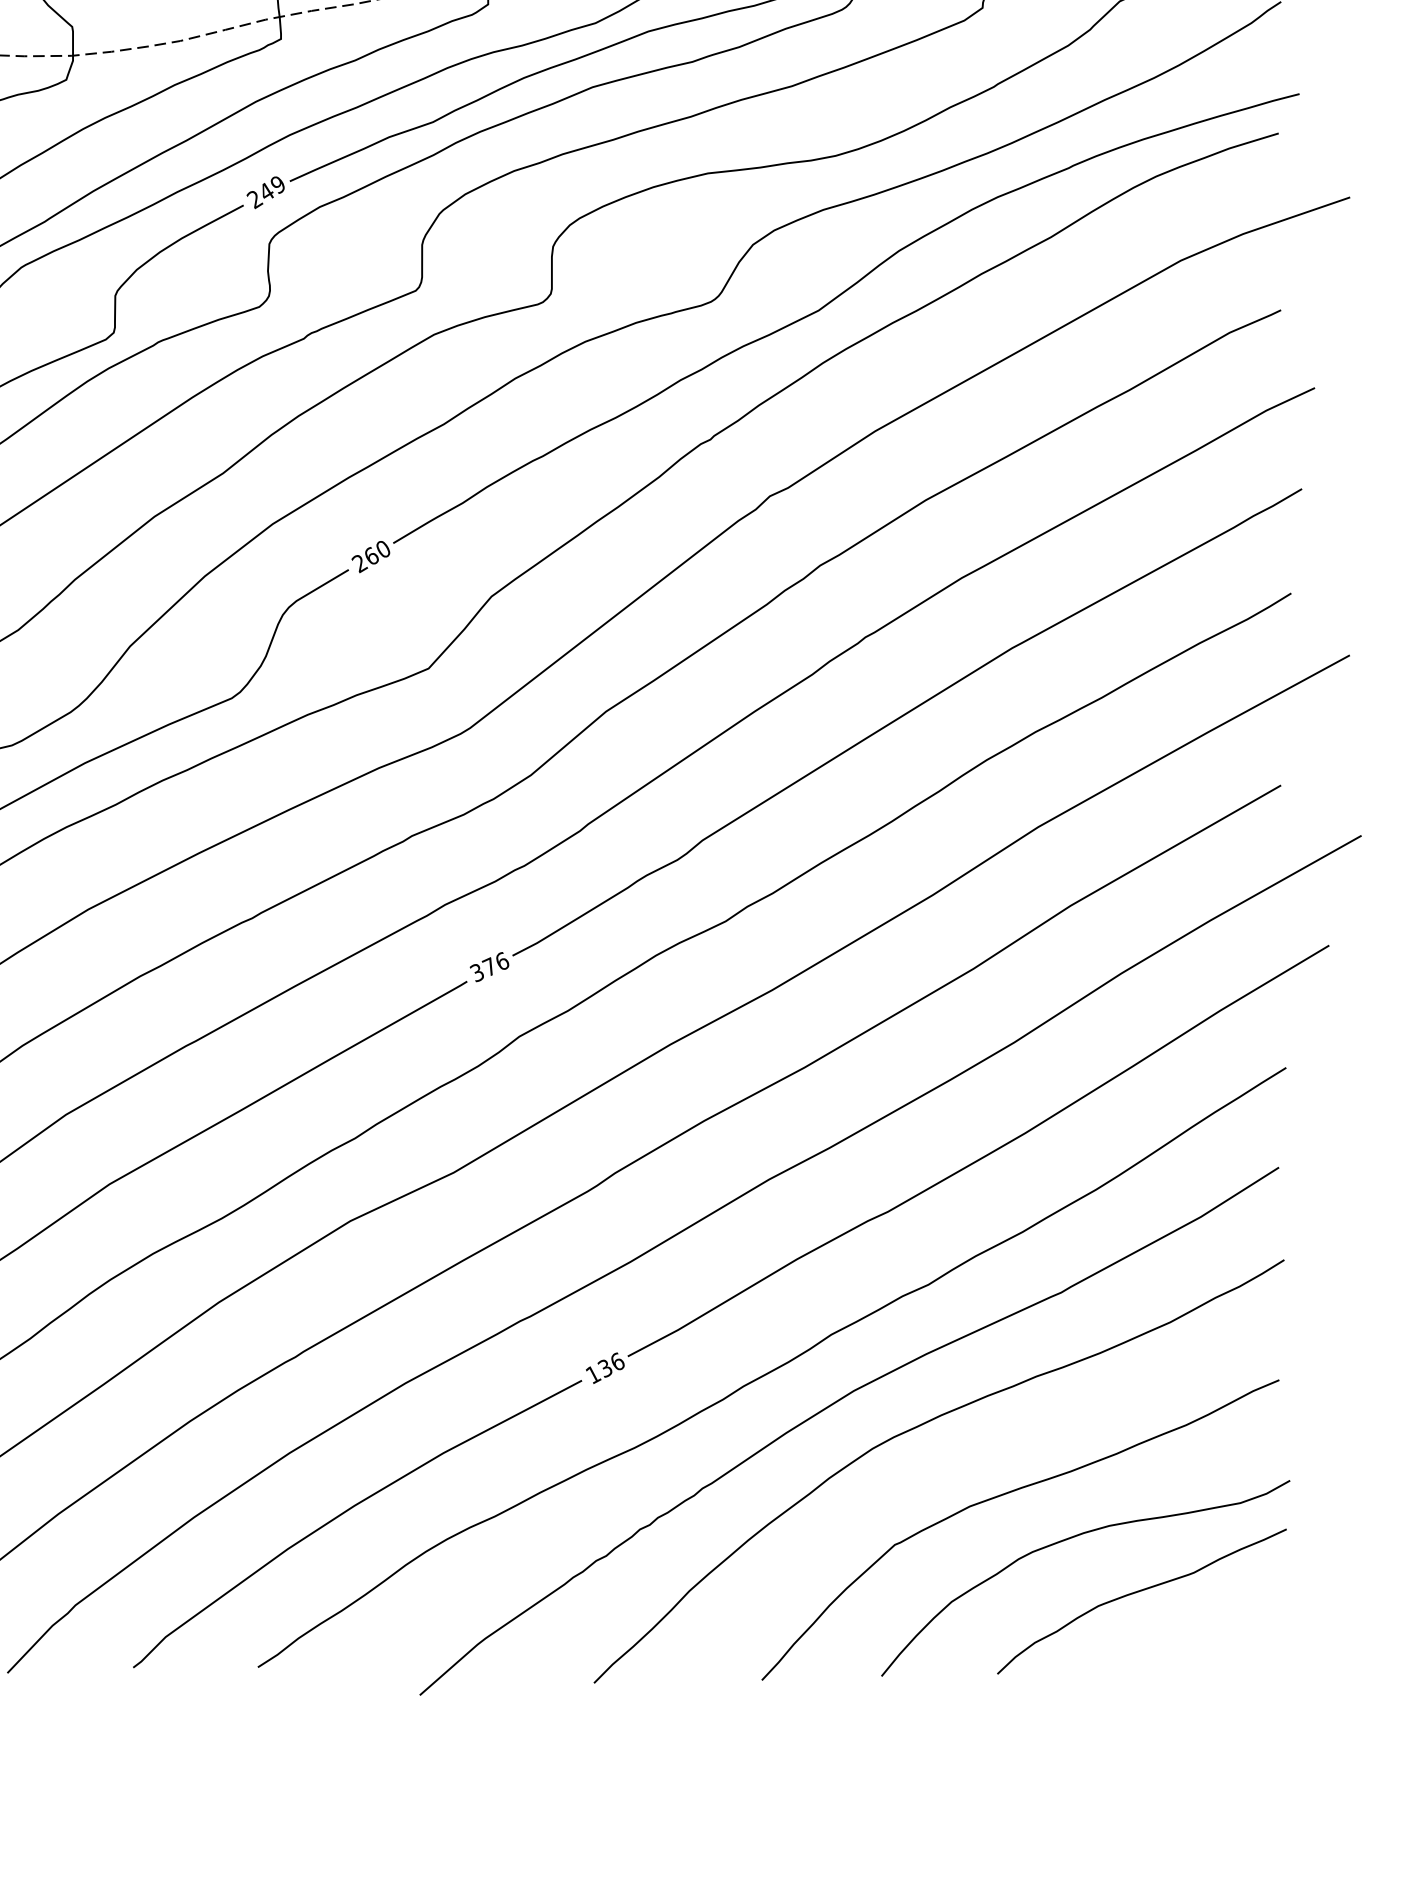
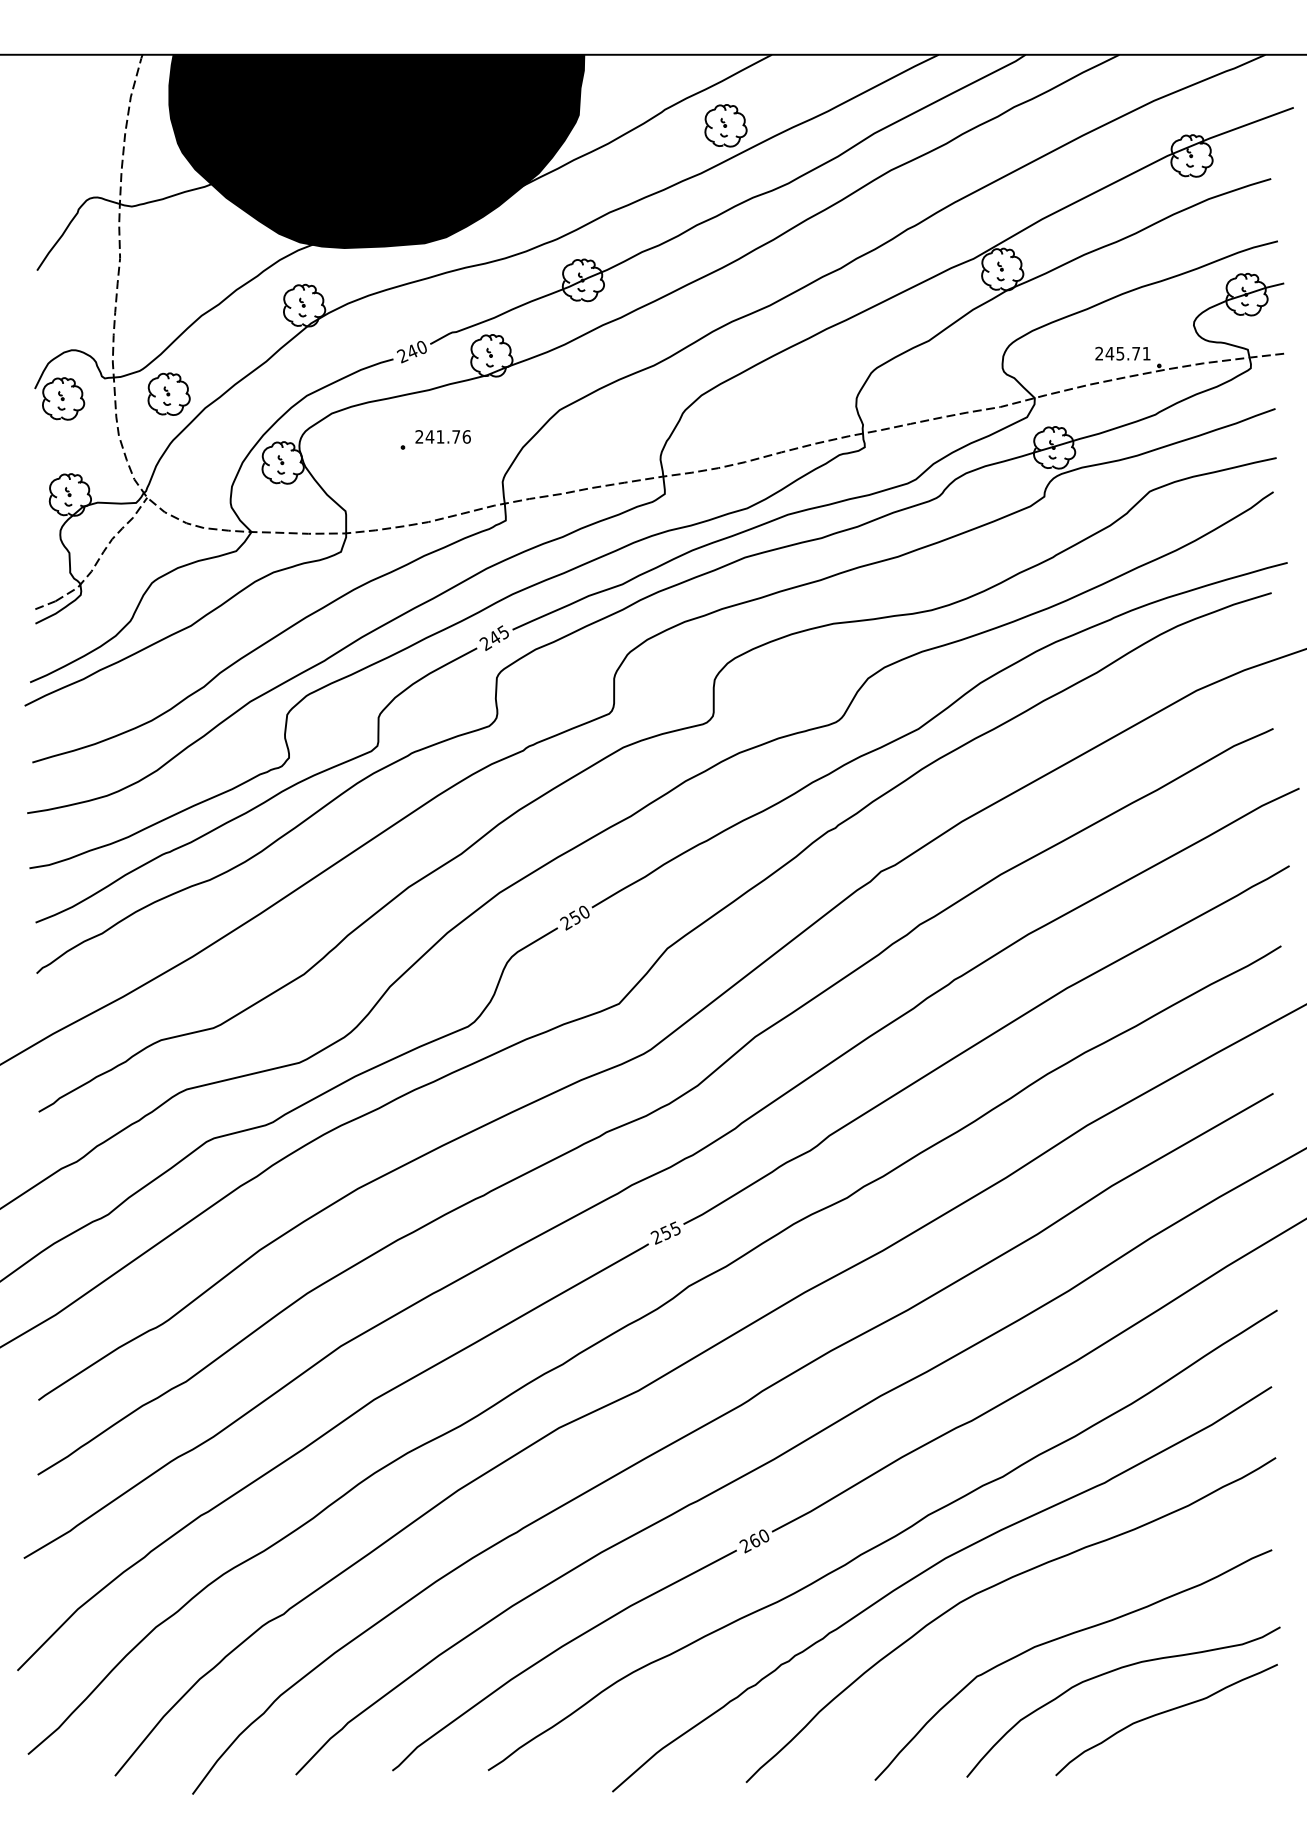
text: (276, 184) -> (502, 632), 249 -> 245
text: (370, 556) -> (574, 917), 260 -> 250
text: (489, 966) -> (665, 1232), 376 -> 255
text: (604, 1367) -> (754, 1540), 136 -> 260

